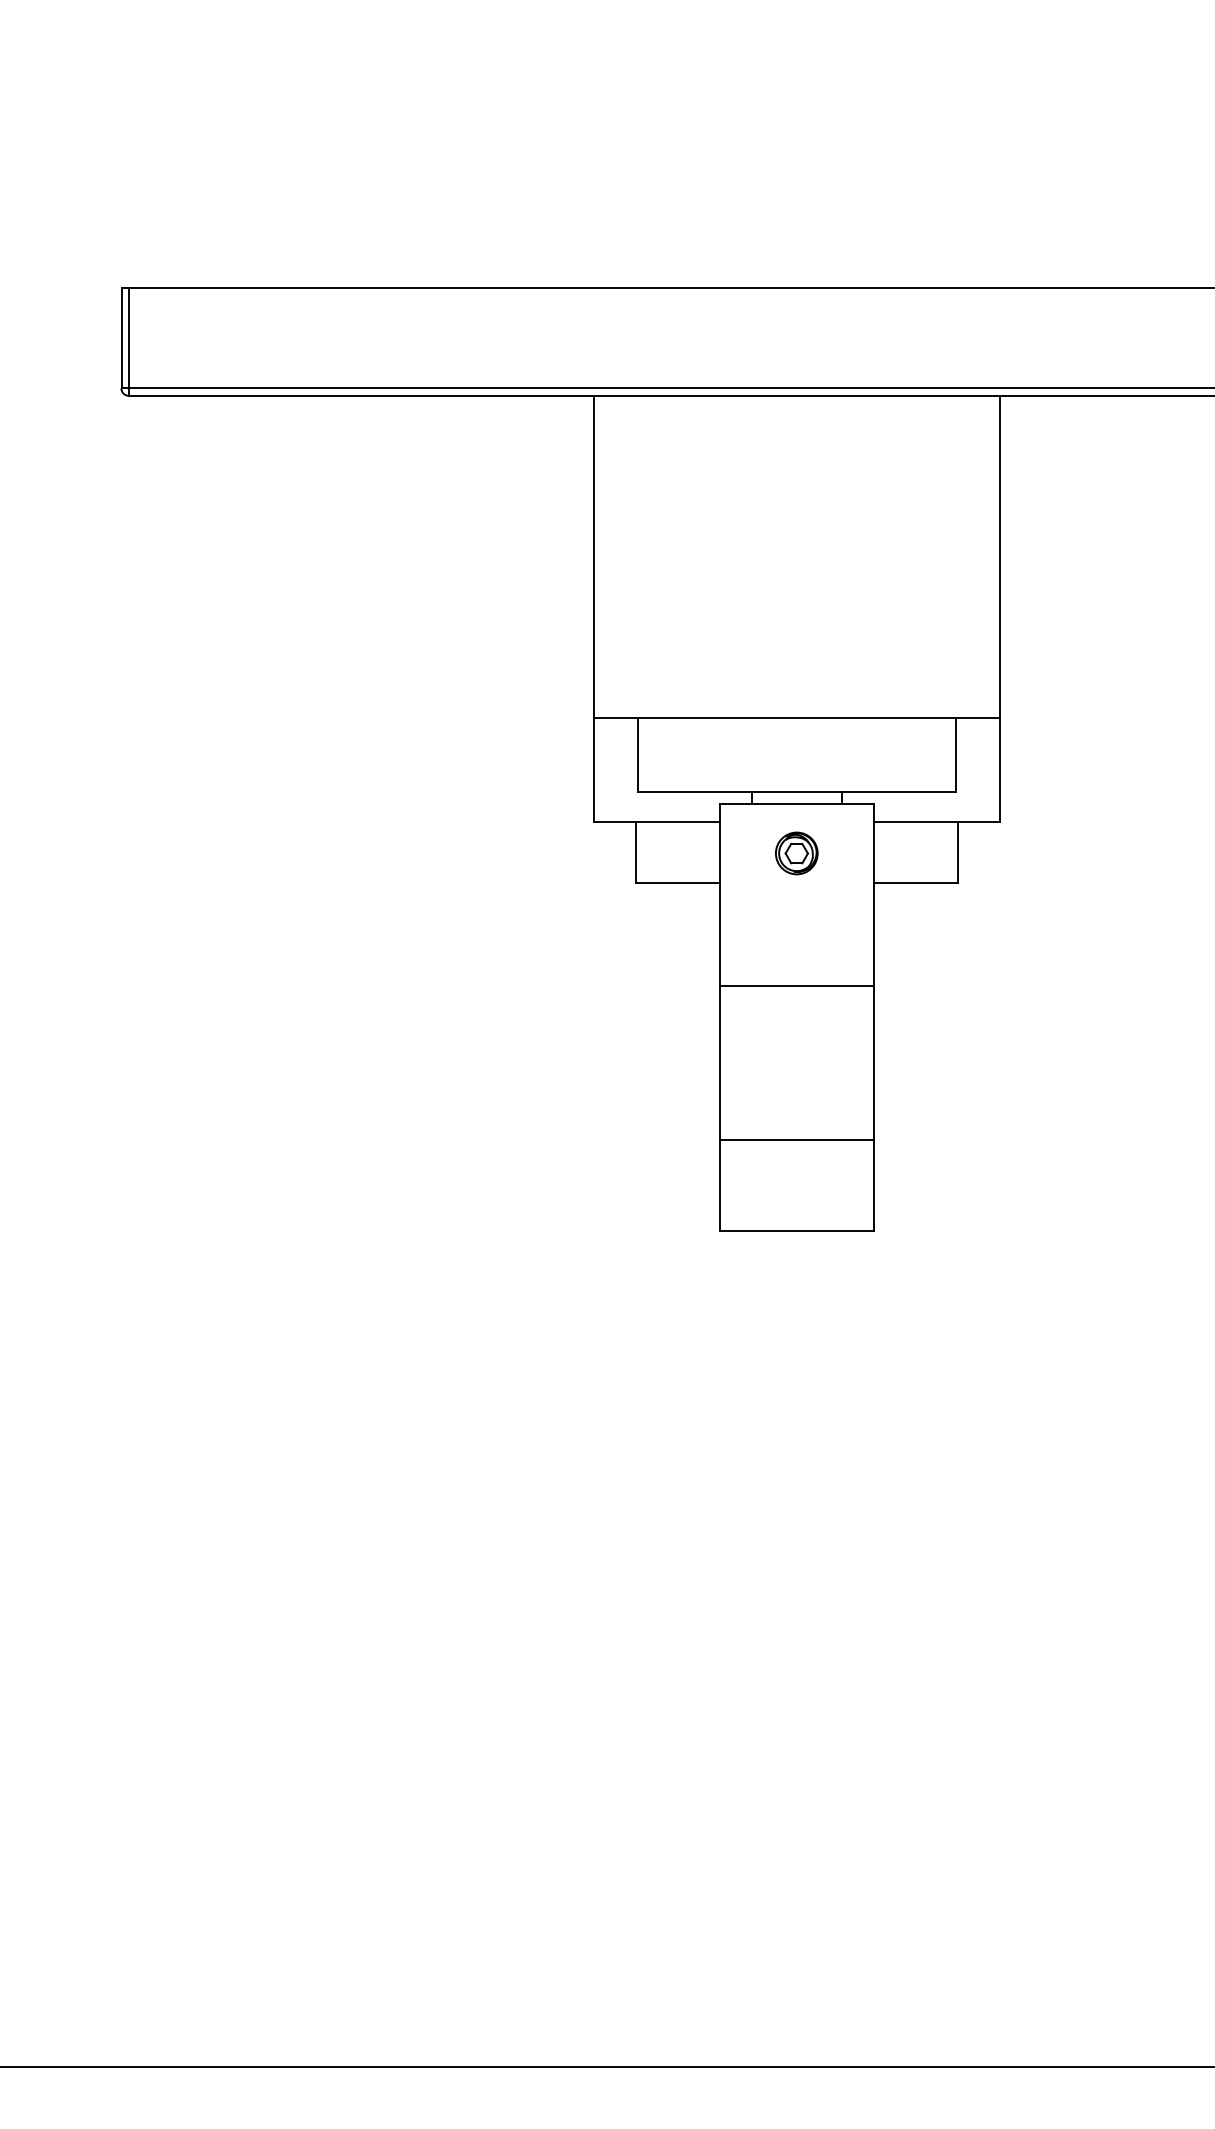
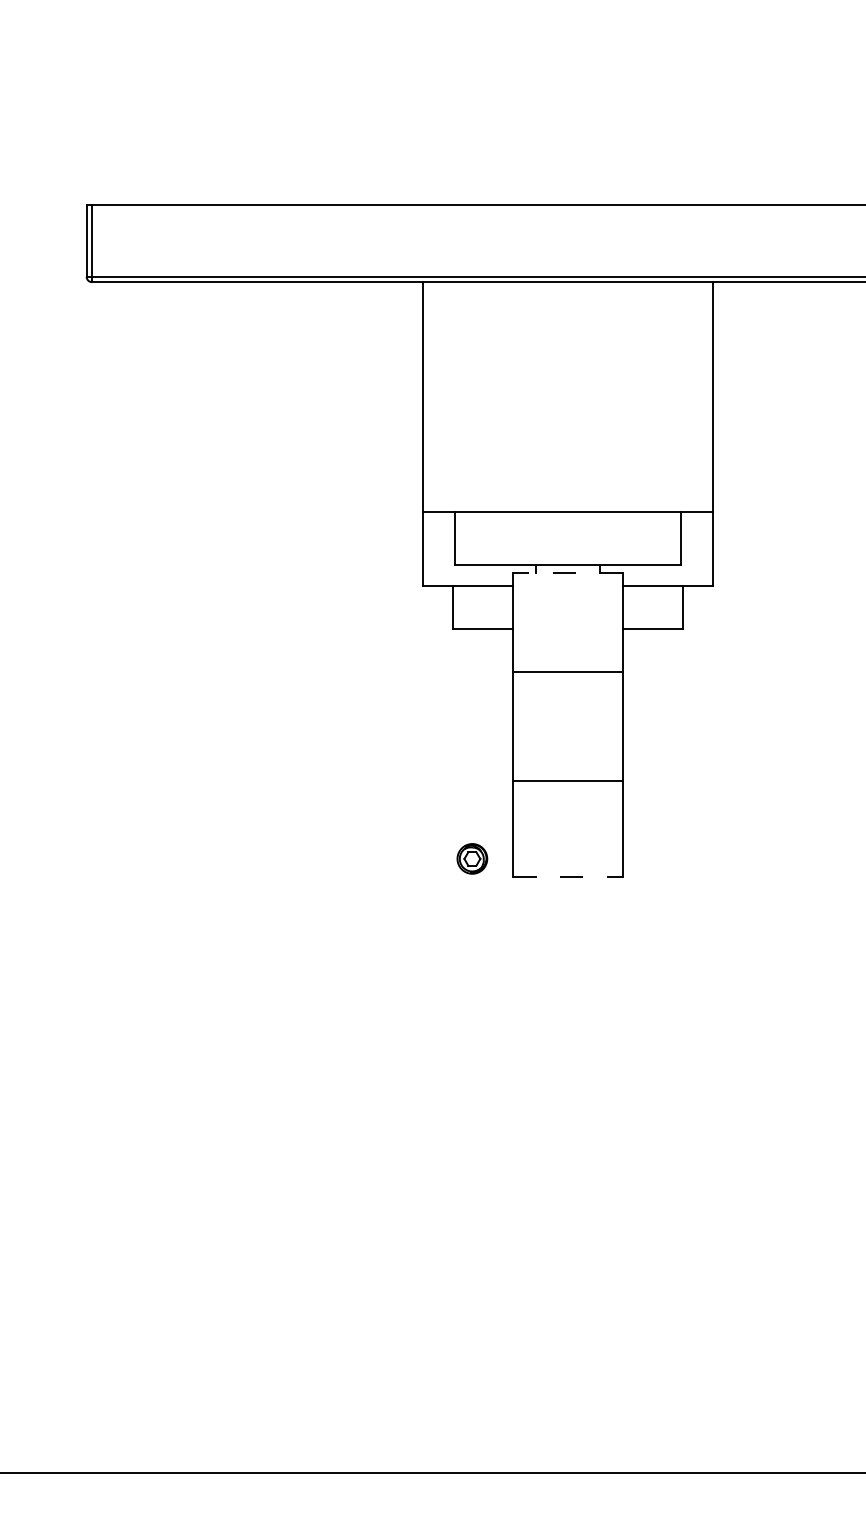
line: (796, 804) -> (567, 573), solid -> dashed
part: (796, 853) -> (472, 858), moved
line: (796, 986) -> (567, 672), moved
line: (796, 1139) -> (567, 781), moved
line: (796, 1230) -> (567, 876), solid -> dashed

